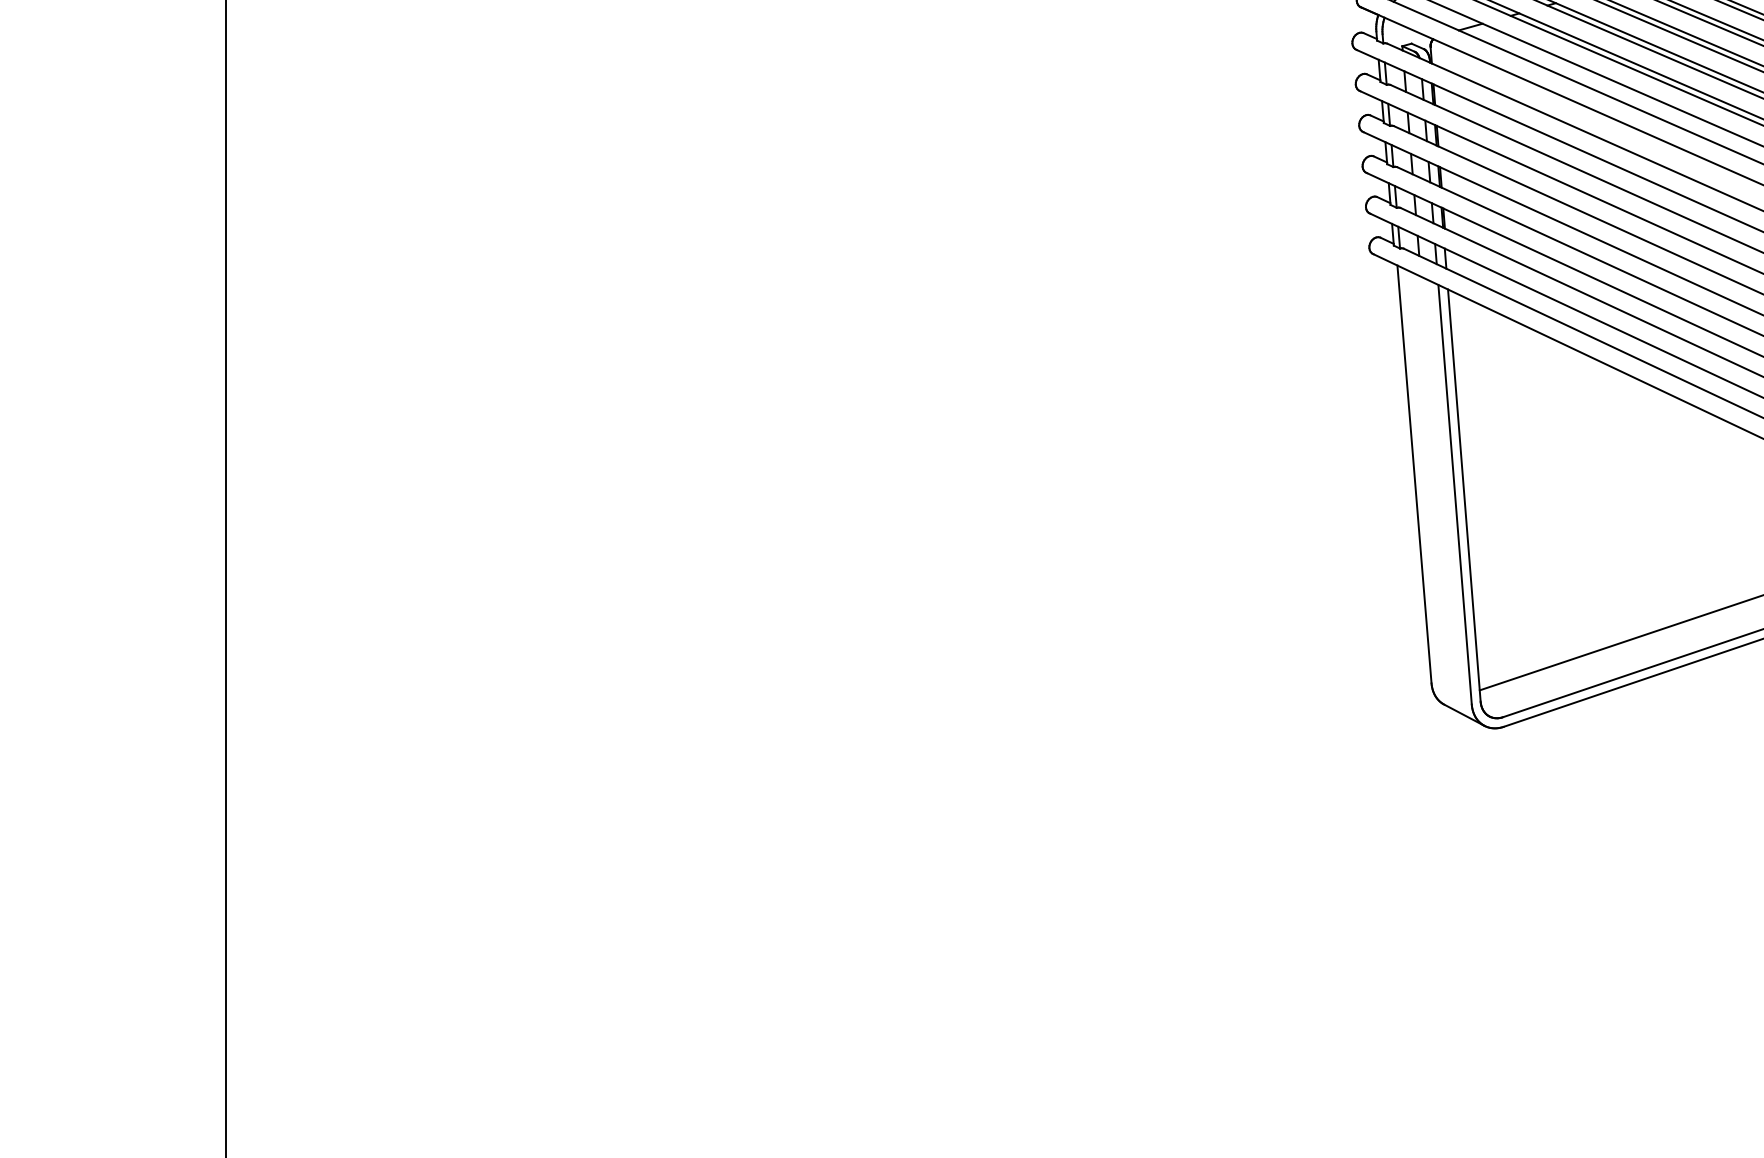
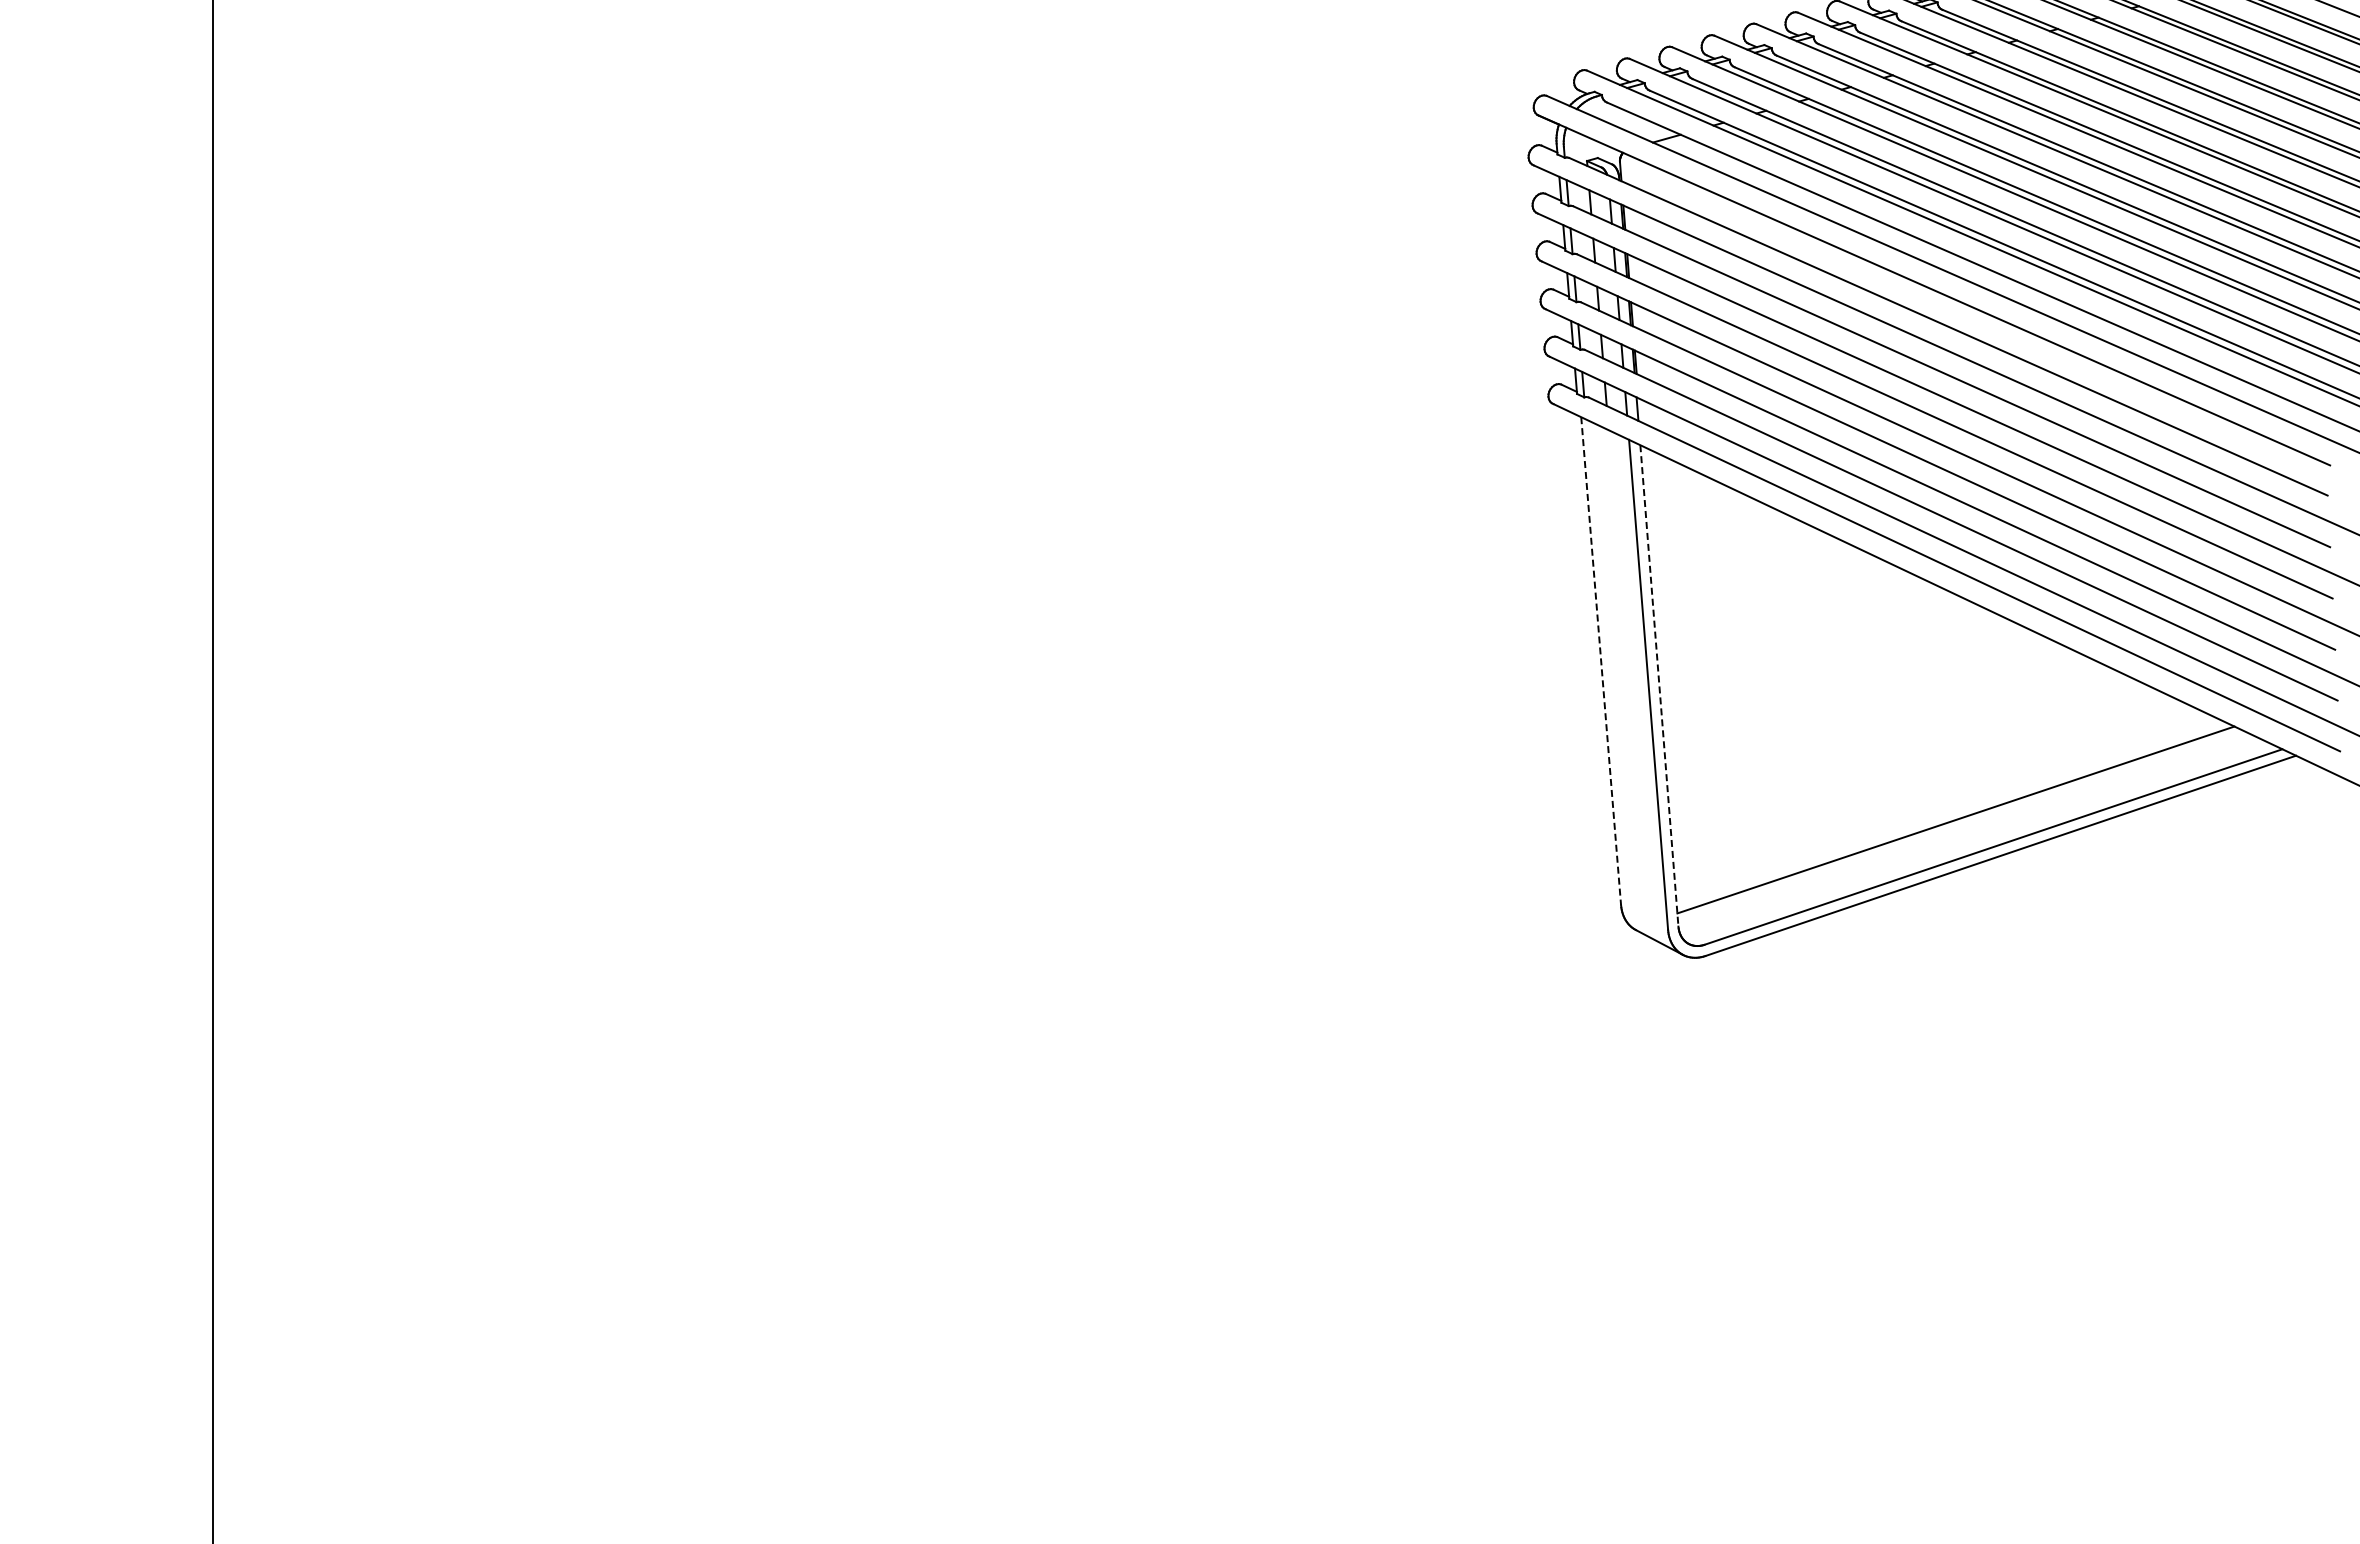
line: (1414, 474) -> (1601, 661), solid -> dashed
line: (1464, 496) -> (1659, 686), solid -> dashed

